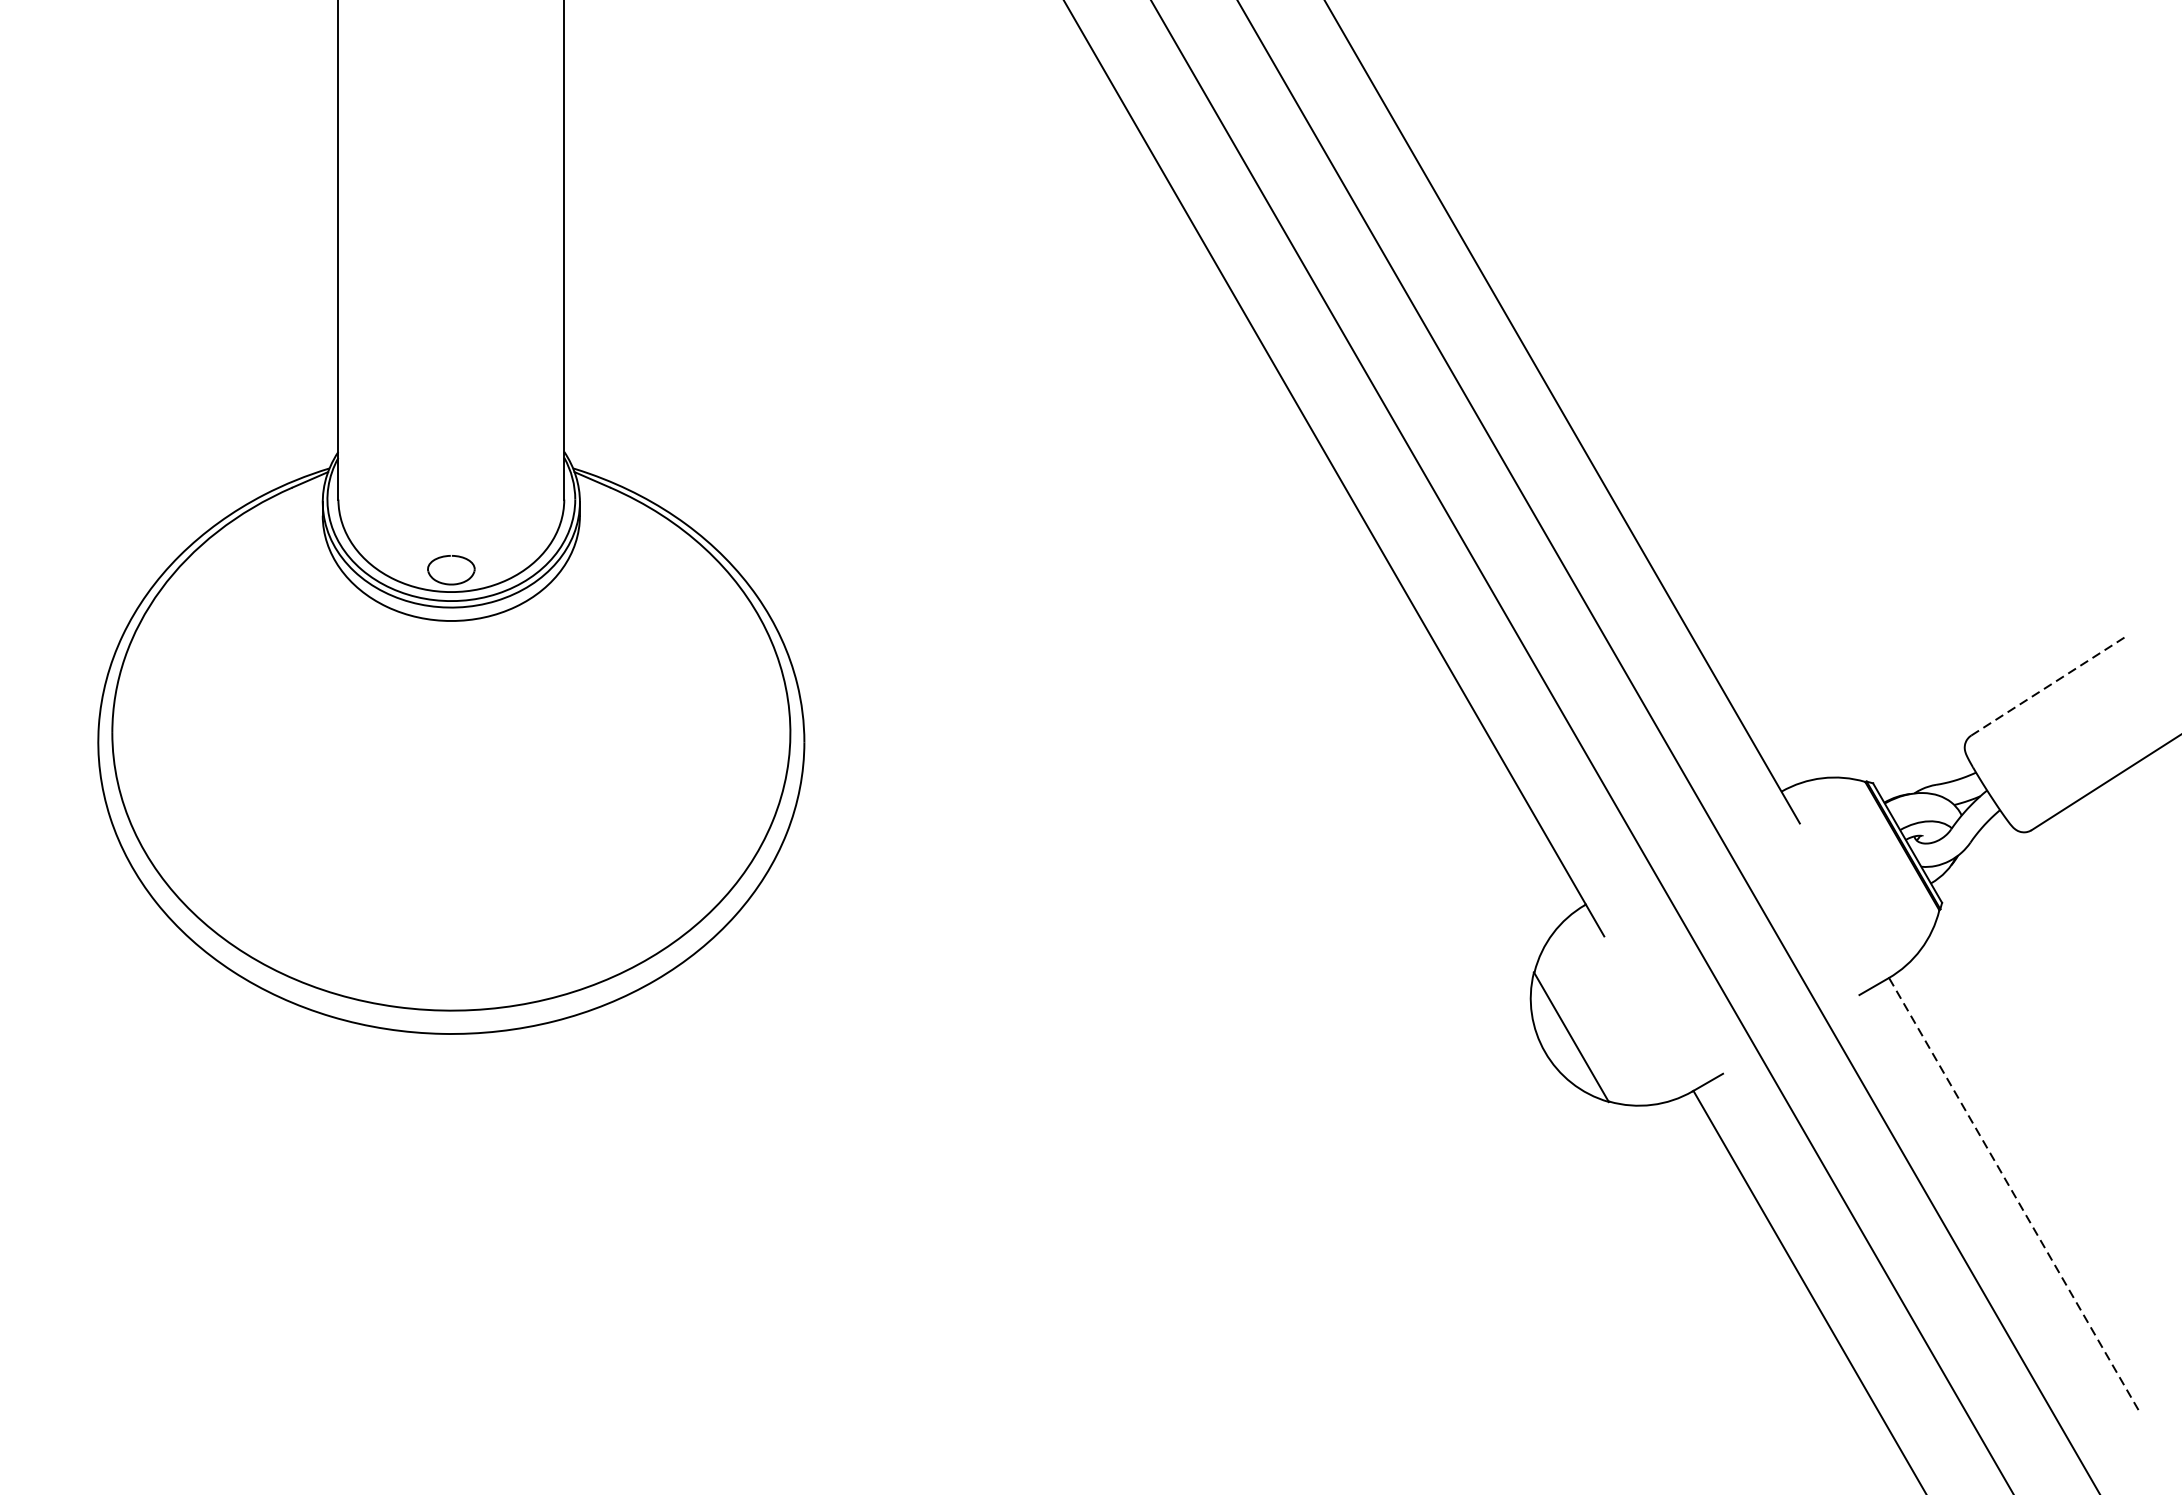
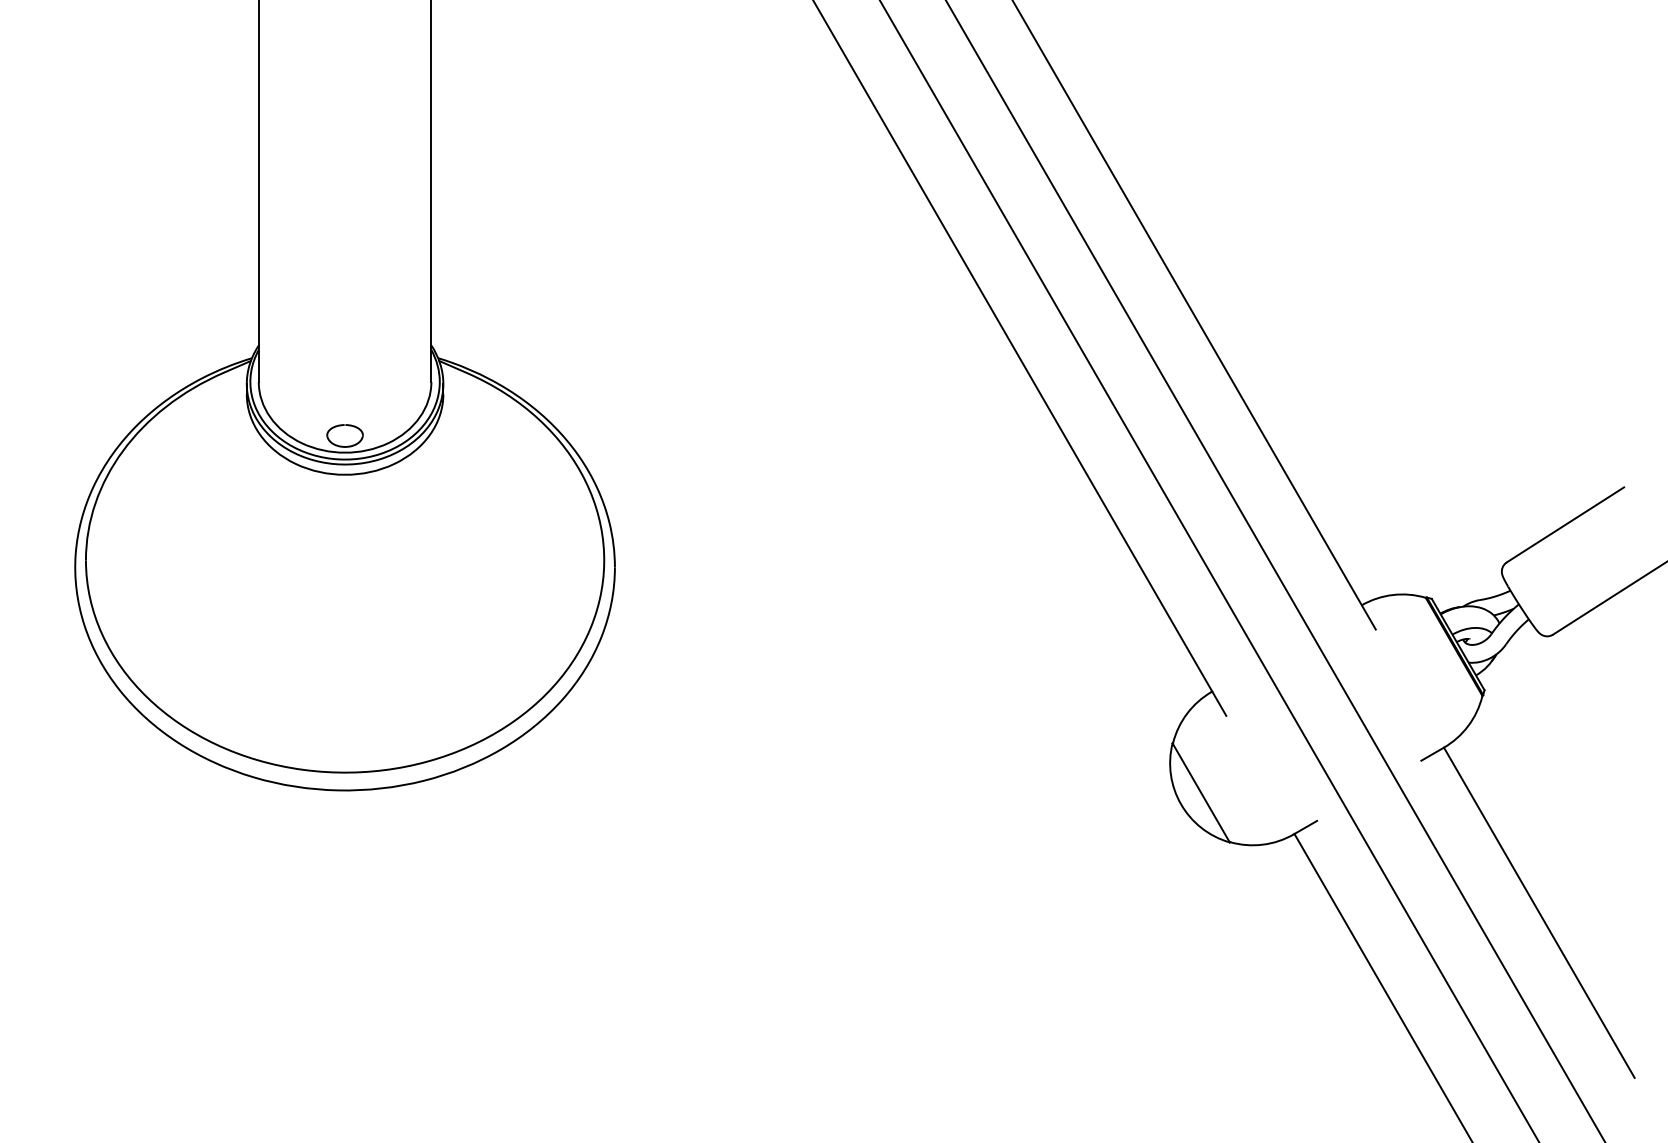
line: (2048, 686) -> (1565, 524), dashed -> solid
line: (2014, 1193) -> (1539, 912), dashed -> solid

